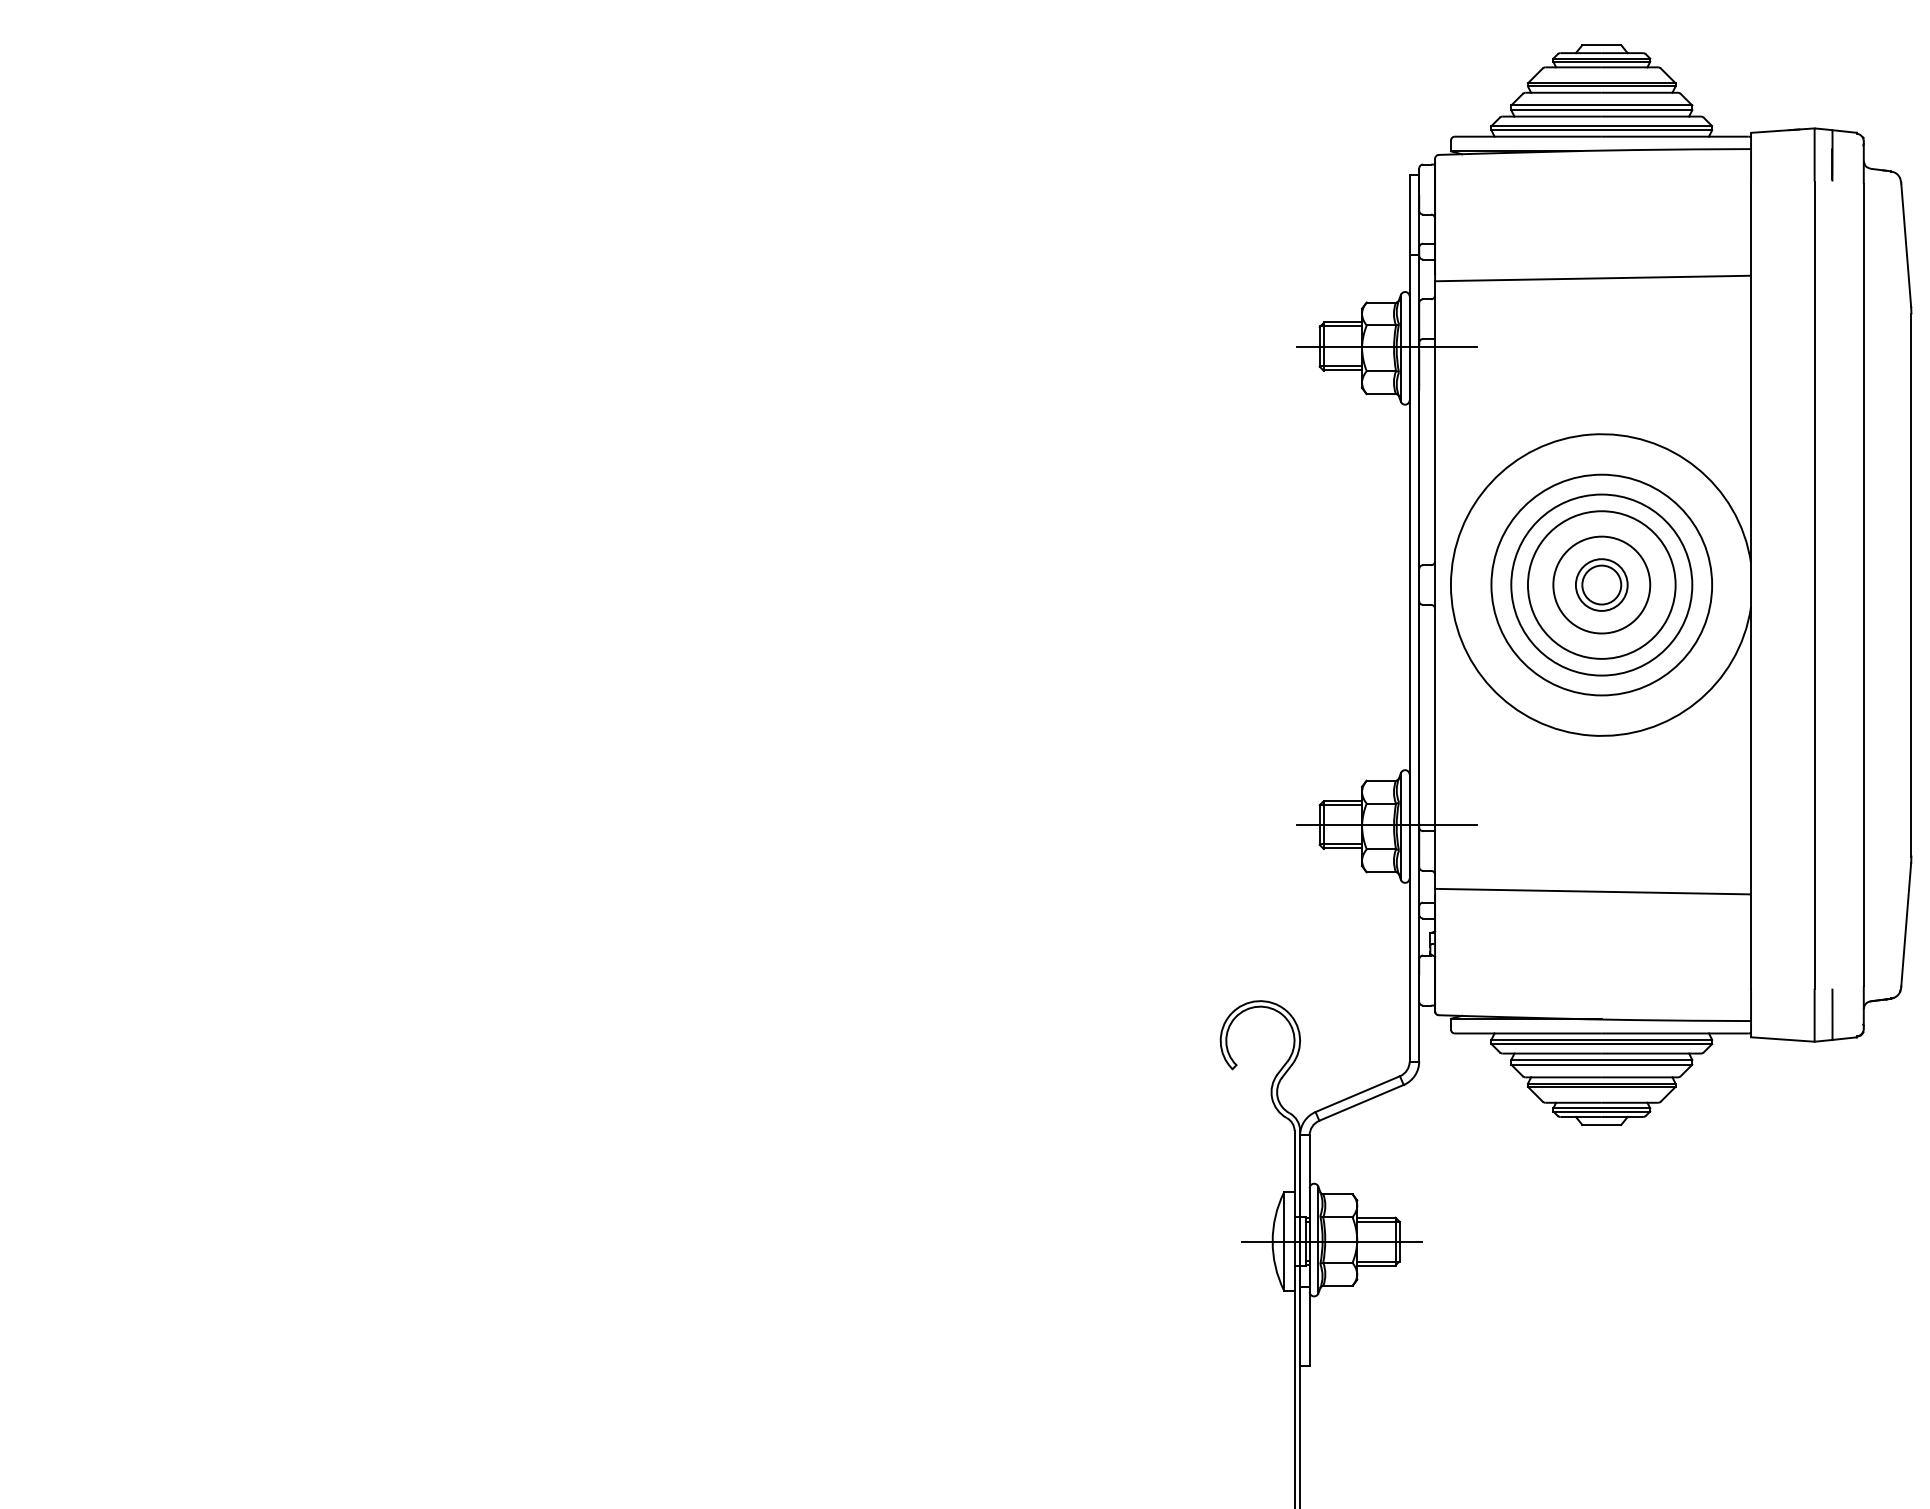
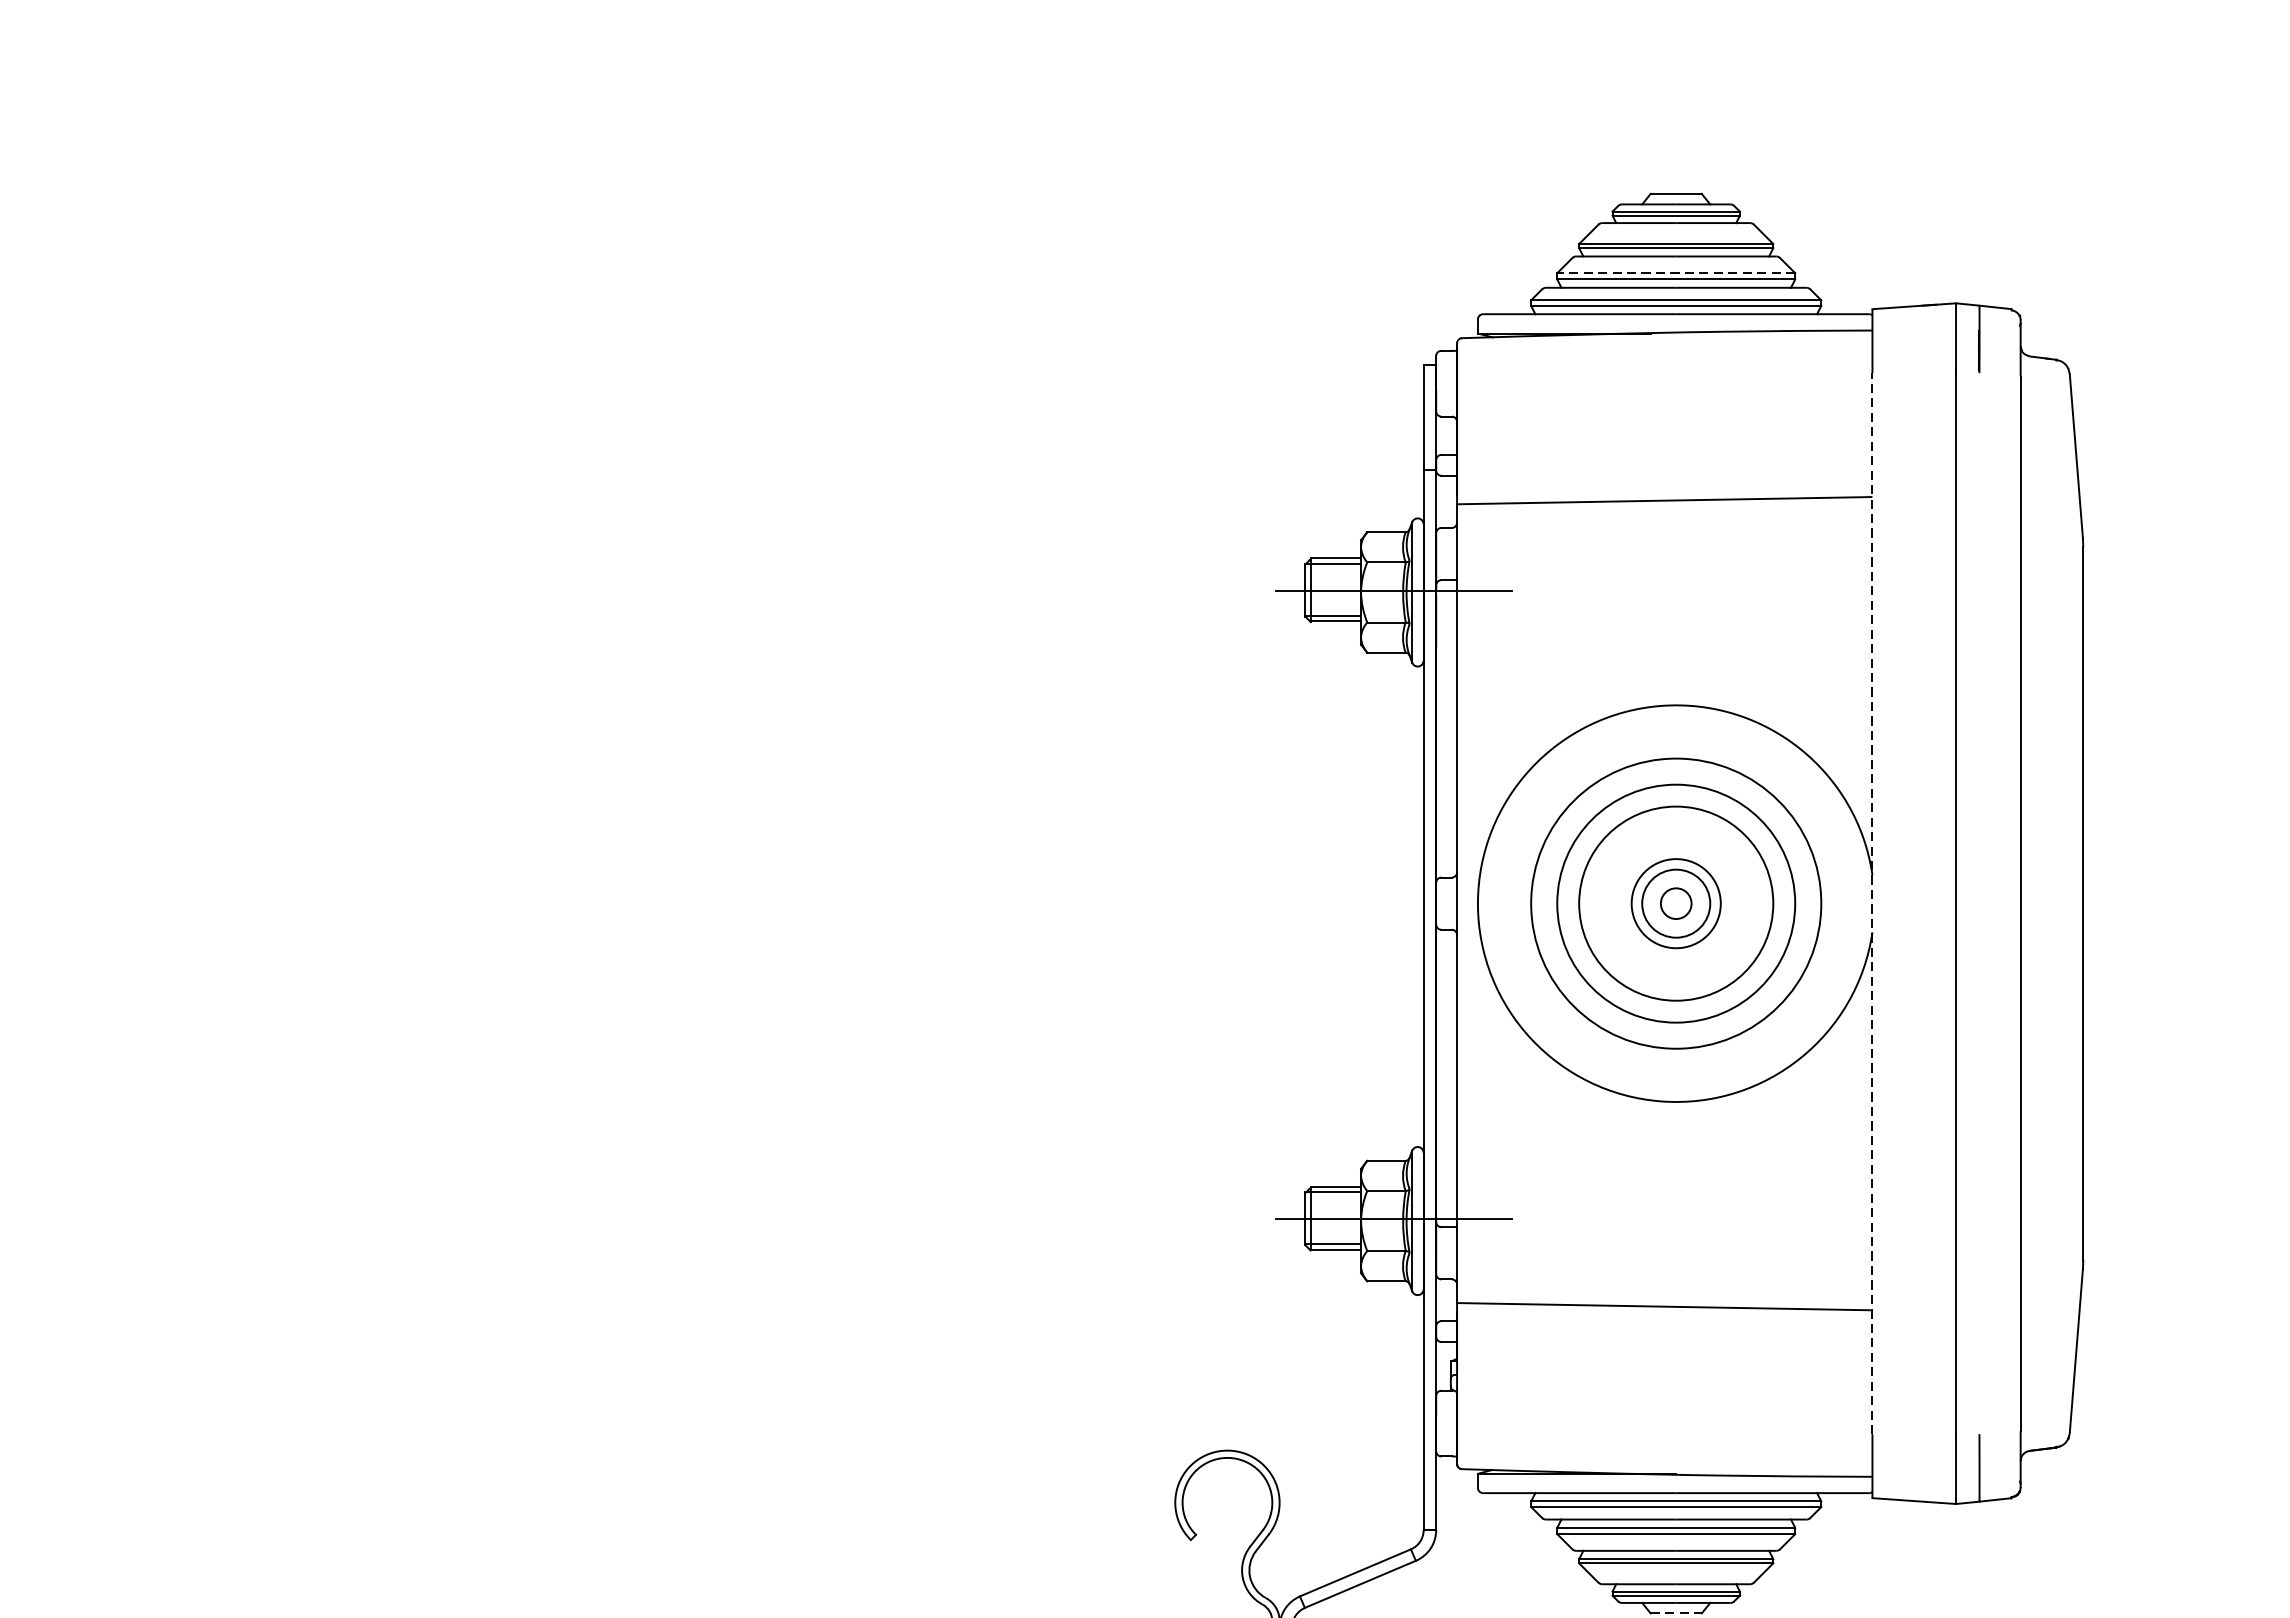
line: (1601, 105) -> (1675, 273), solid -> dashed
circle: (1601, 584) -> (1675, 902), size x0.6
circle: (1601, 584) -> (1675, 902), size x0.7
line: (1751, 585) -> (1873, 904), solid -> dashed
line: (1602, 1124) -> (1677, 1612), solid -> dashed

